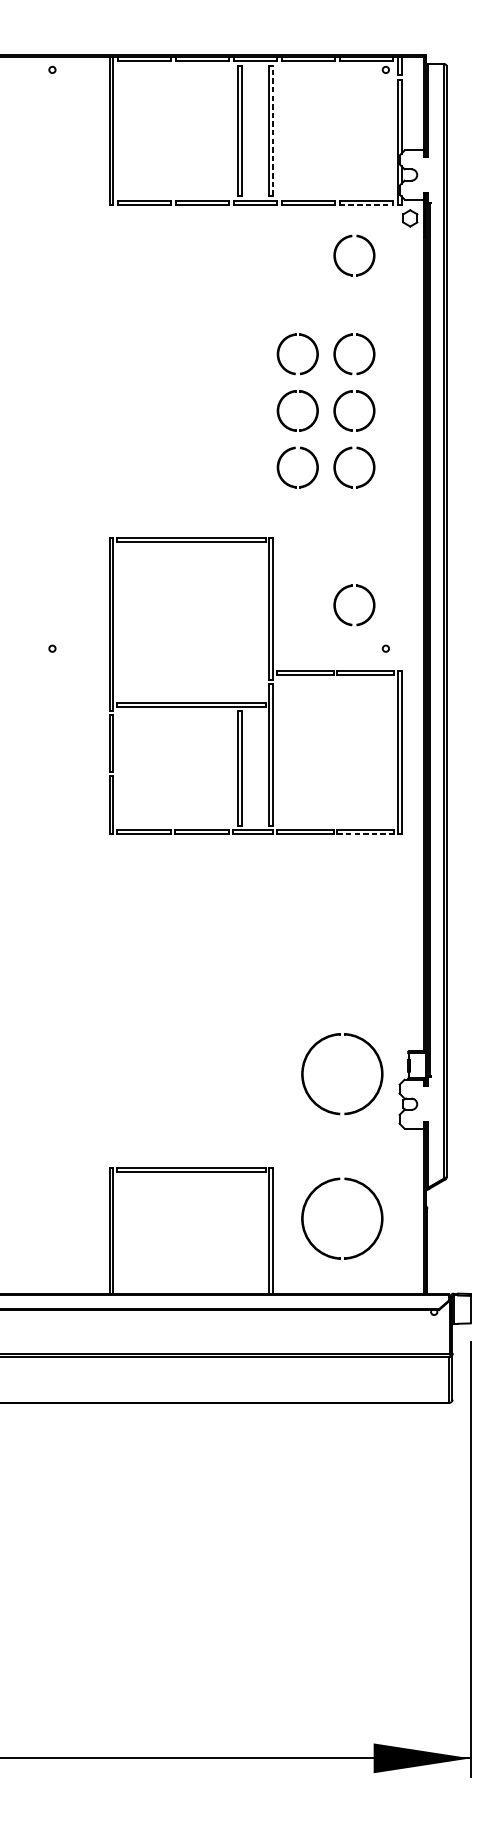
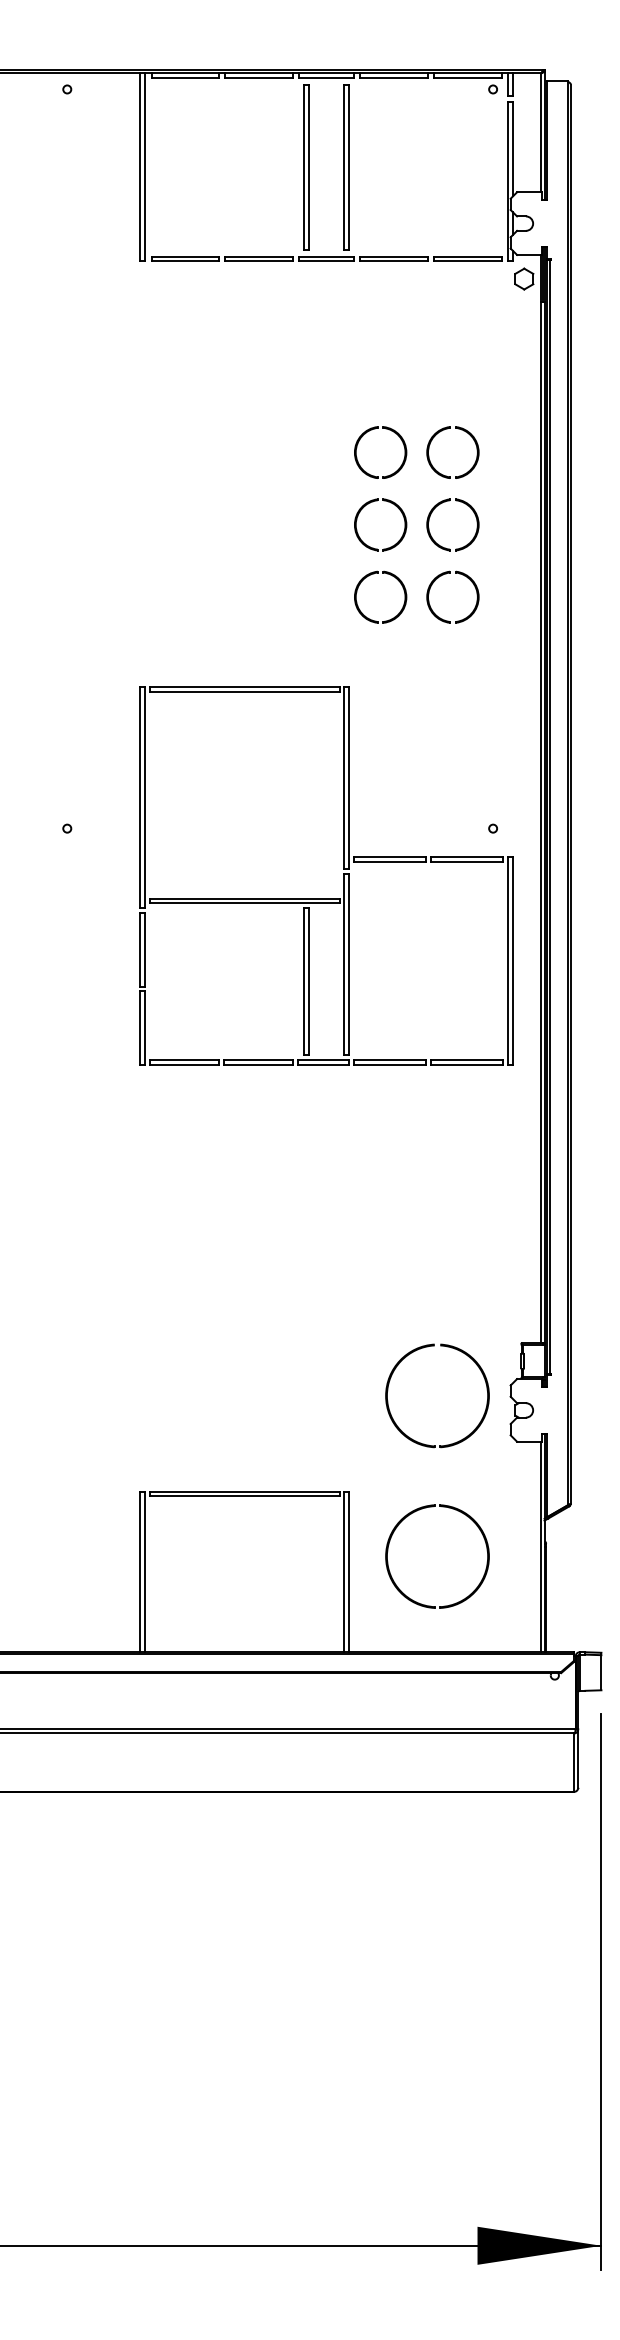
line: (273, 131) -> (349, 167), dashed -> solid
line: (366, 204) -> (468, 261), dashed -> solid
part: (336, 253) -> (429, 323), removed
part: (349, 587) -> (446, 750), removed
line: (365, 833) -> (467, 1064), dashed -> solid
part: (335, 1036) -> (428, 1347), moved

